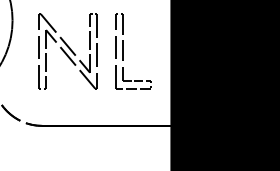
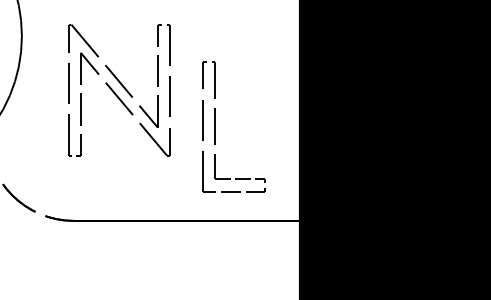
part: (123, 51) -> (216, 127), moved

